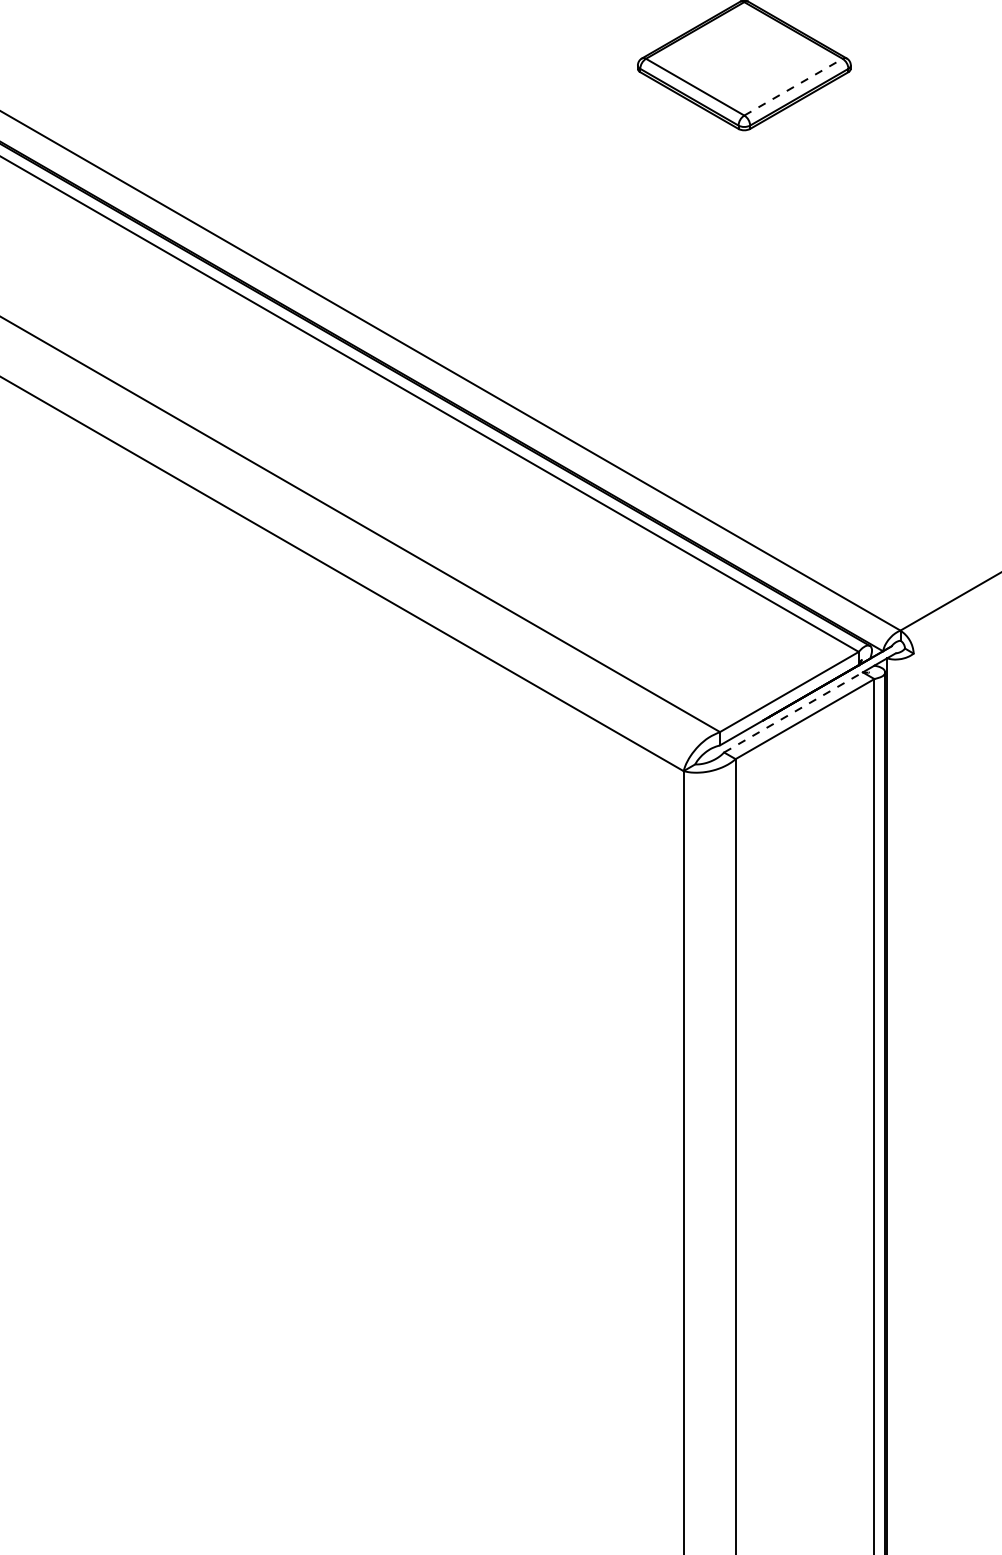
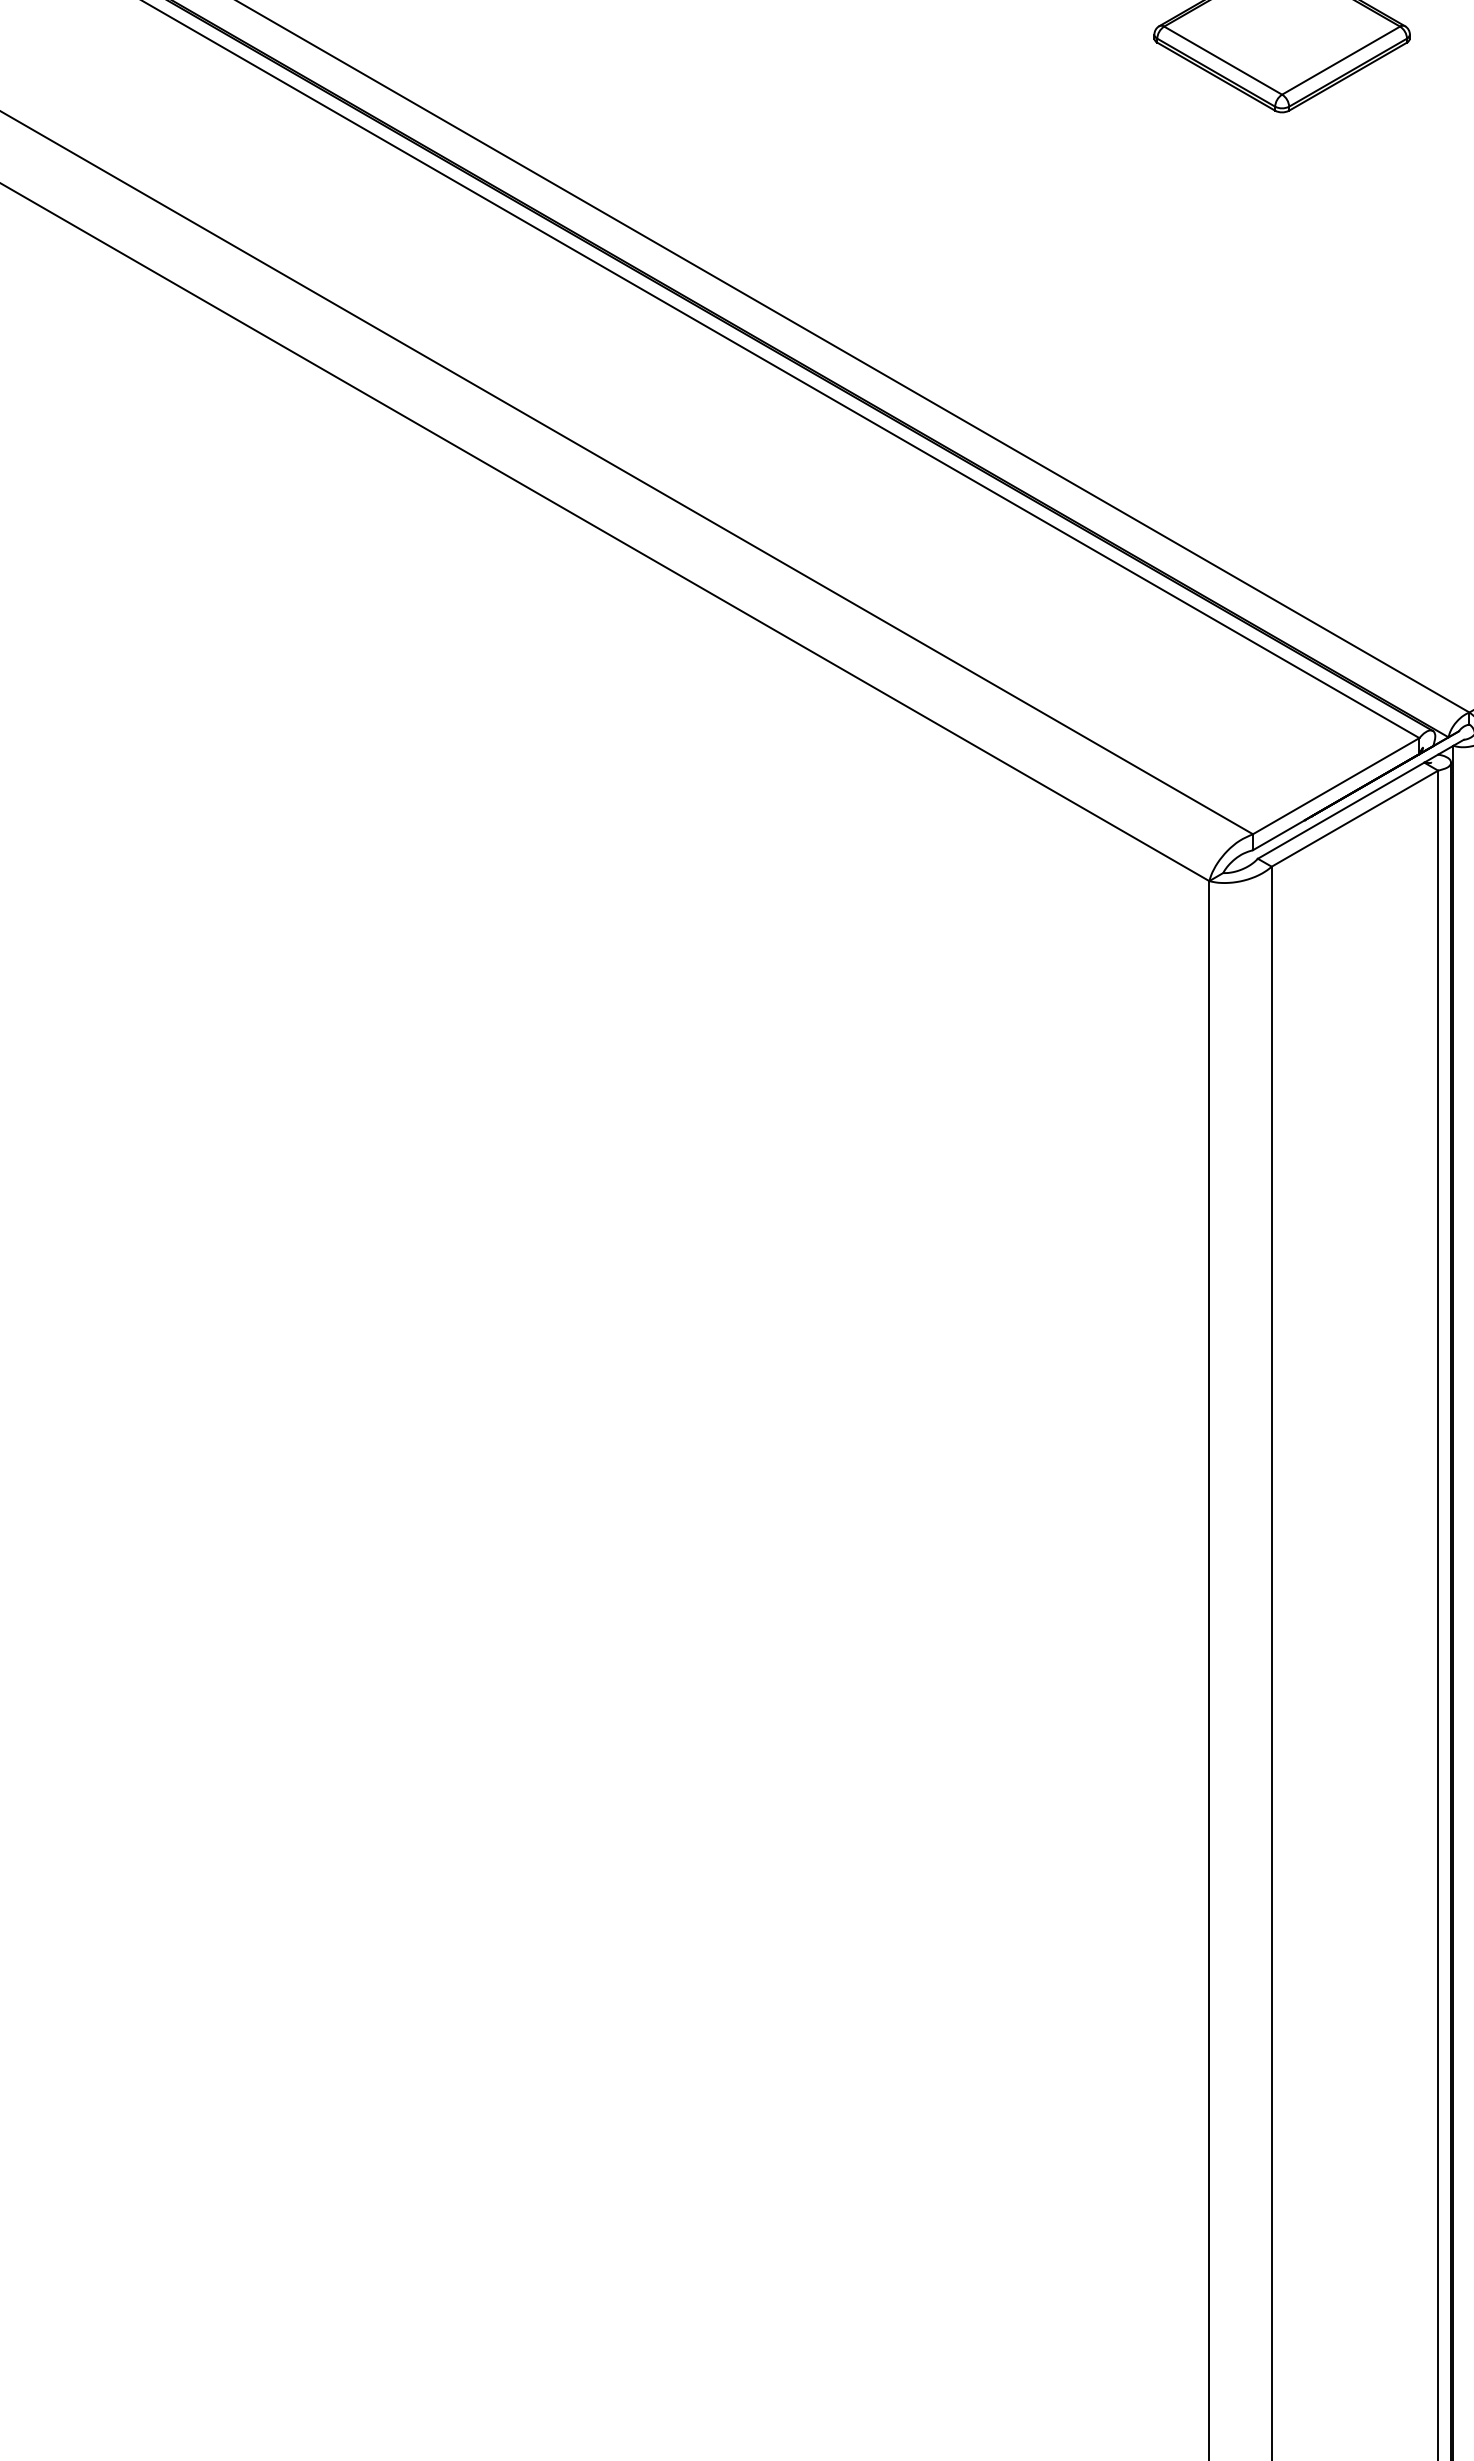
line: (793, 87) -> (1341, 60), dashed -> solid
line: (793, 712) -> (1341, 810), dashed -> solid

